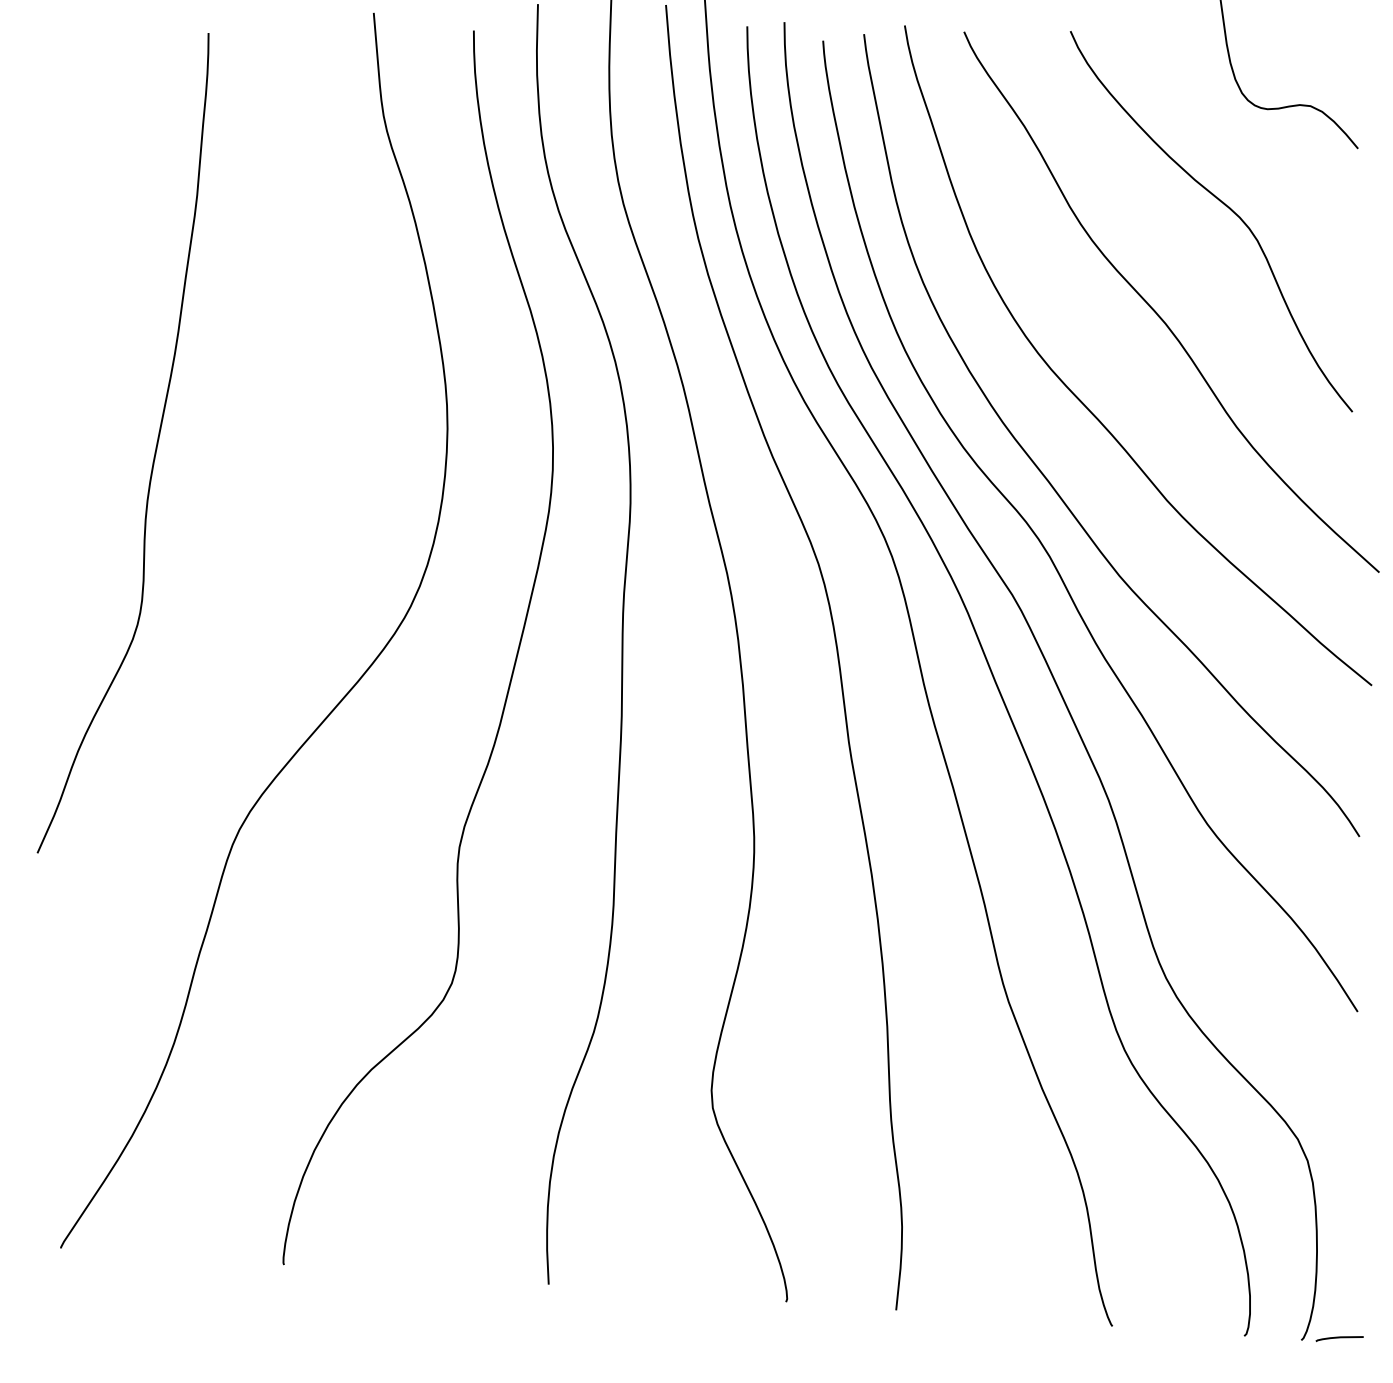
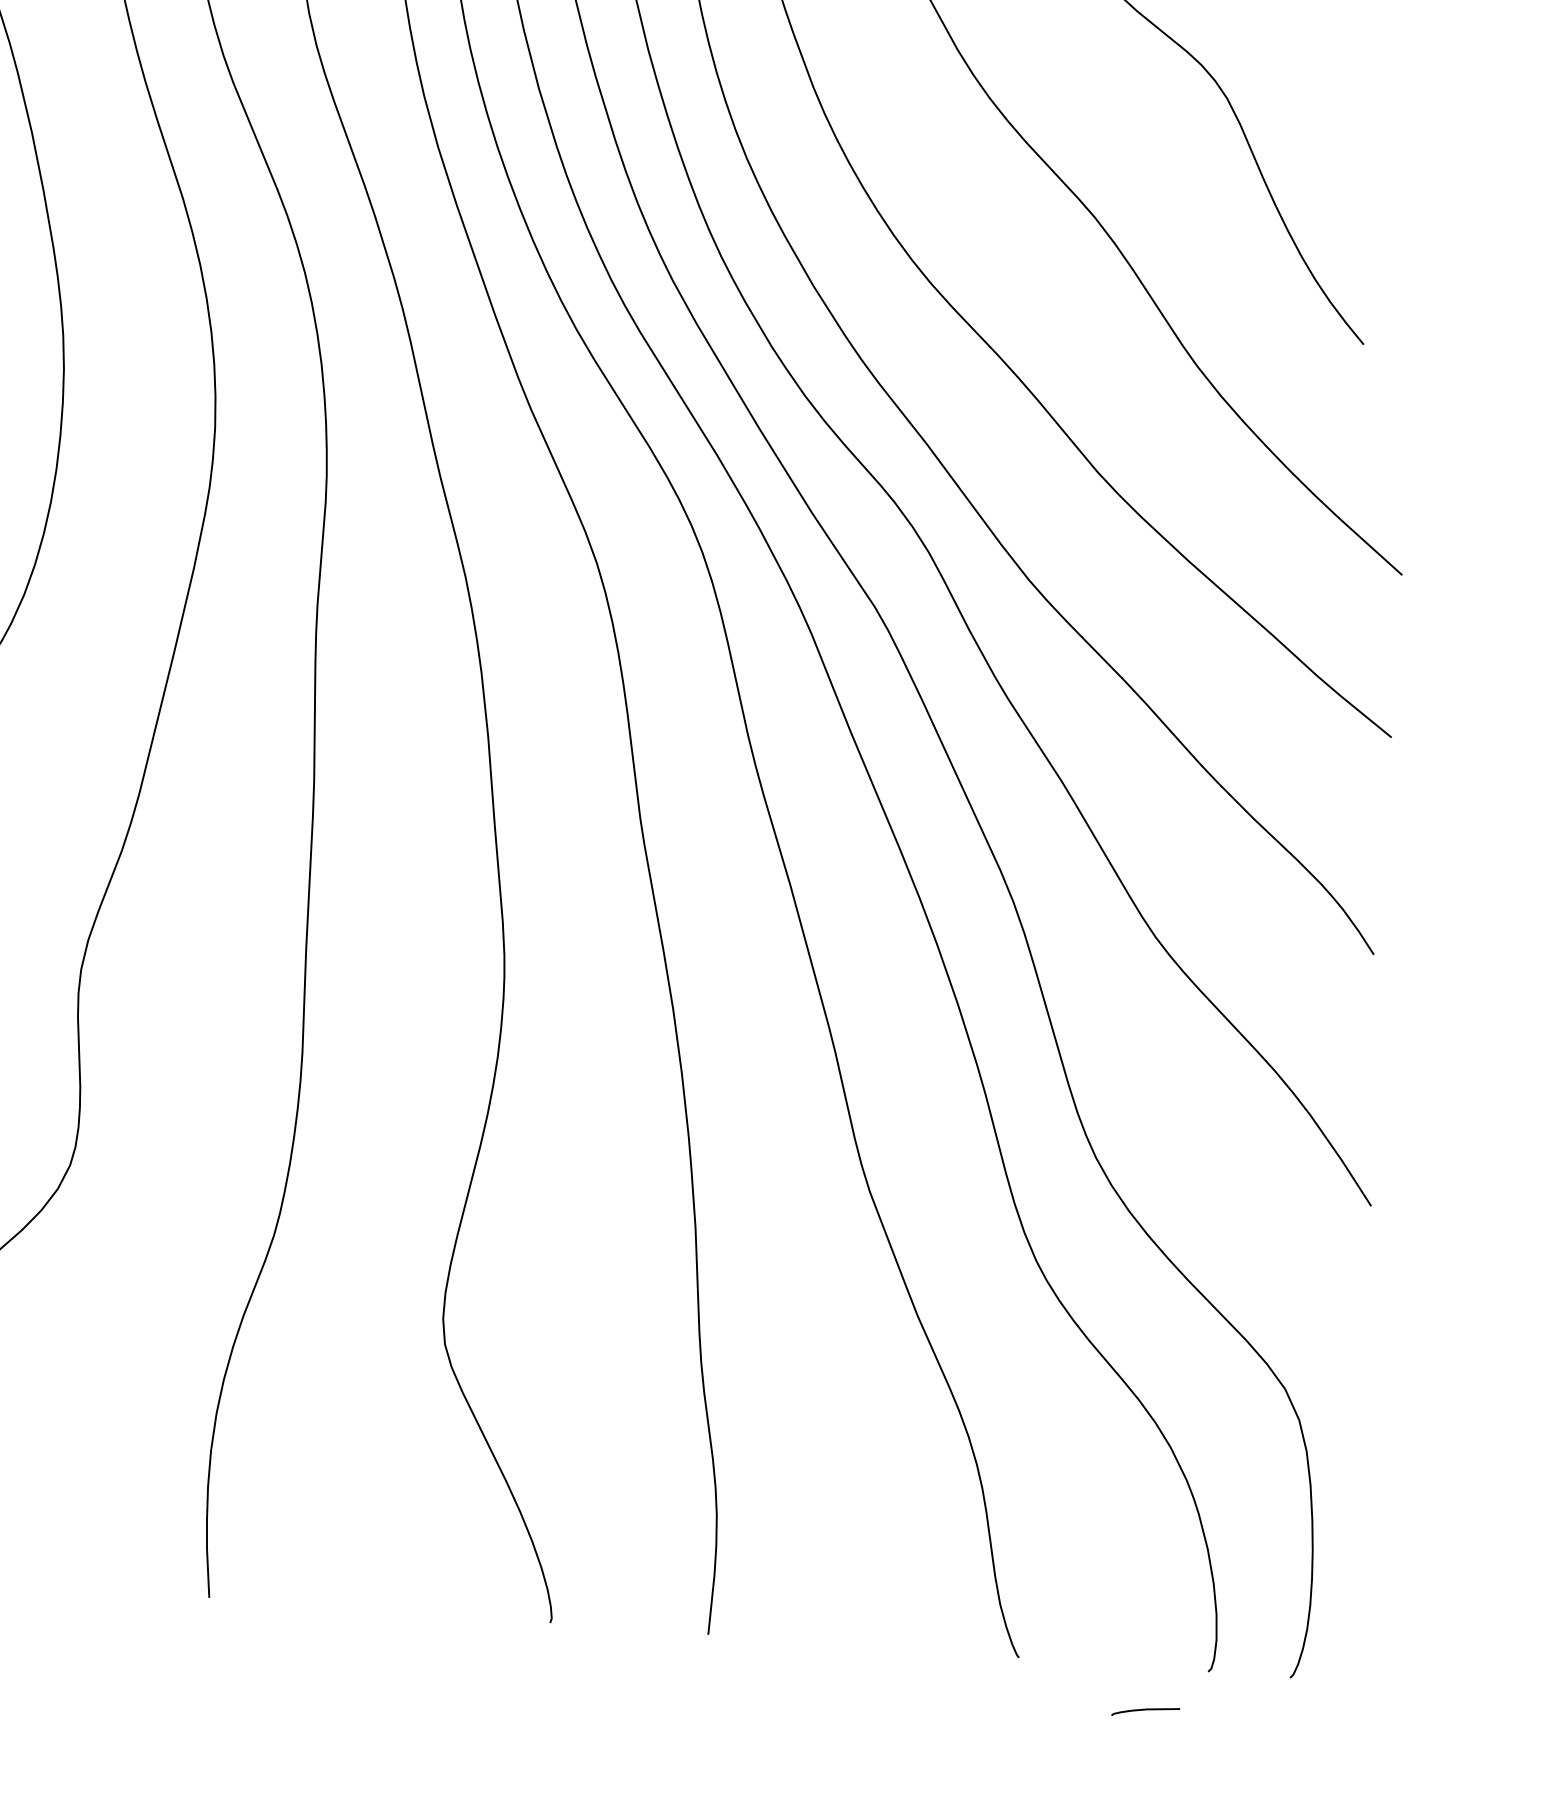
curve: (1339, 1338) -> (1145, 1711), moved

